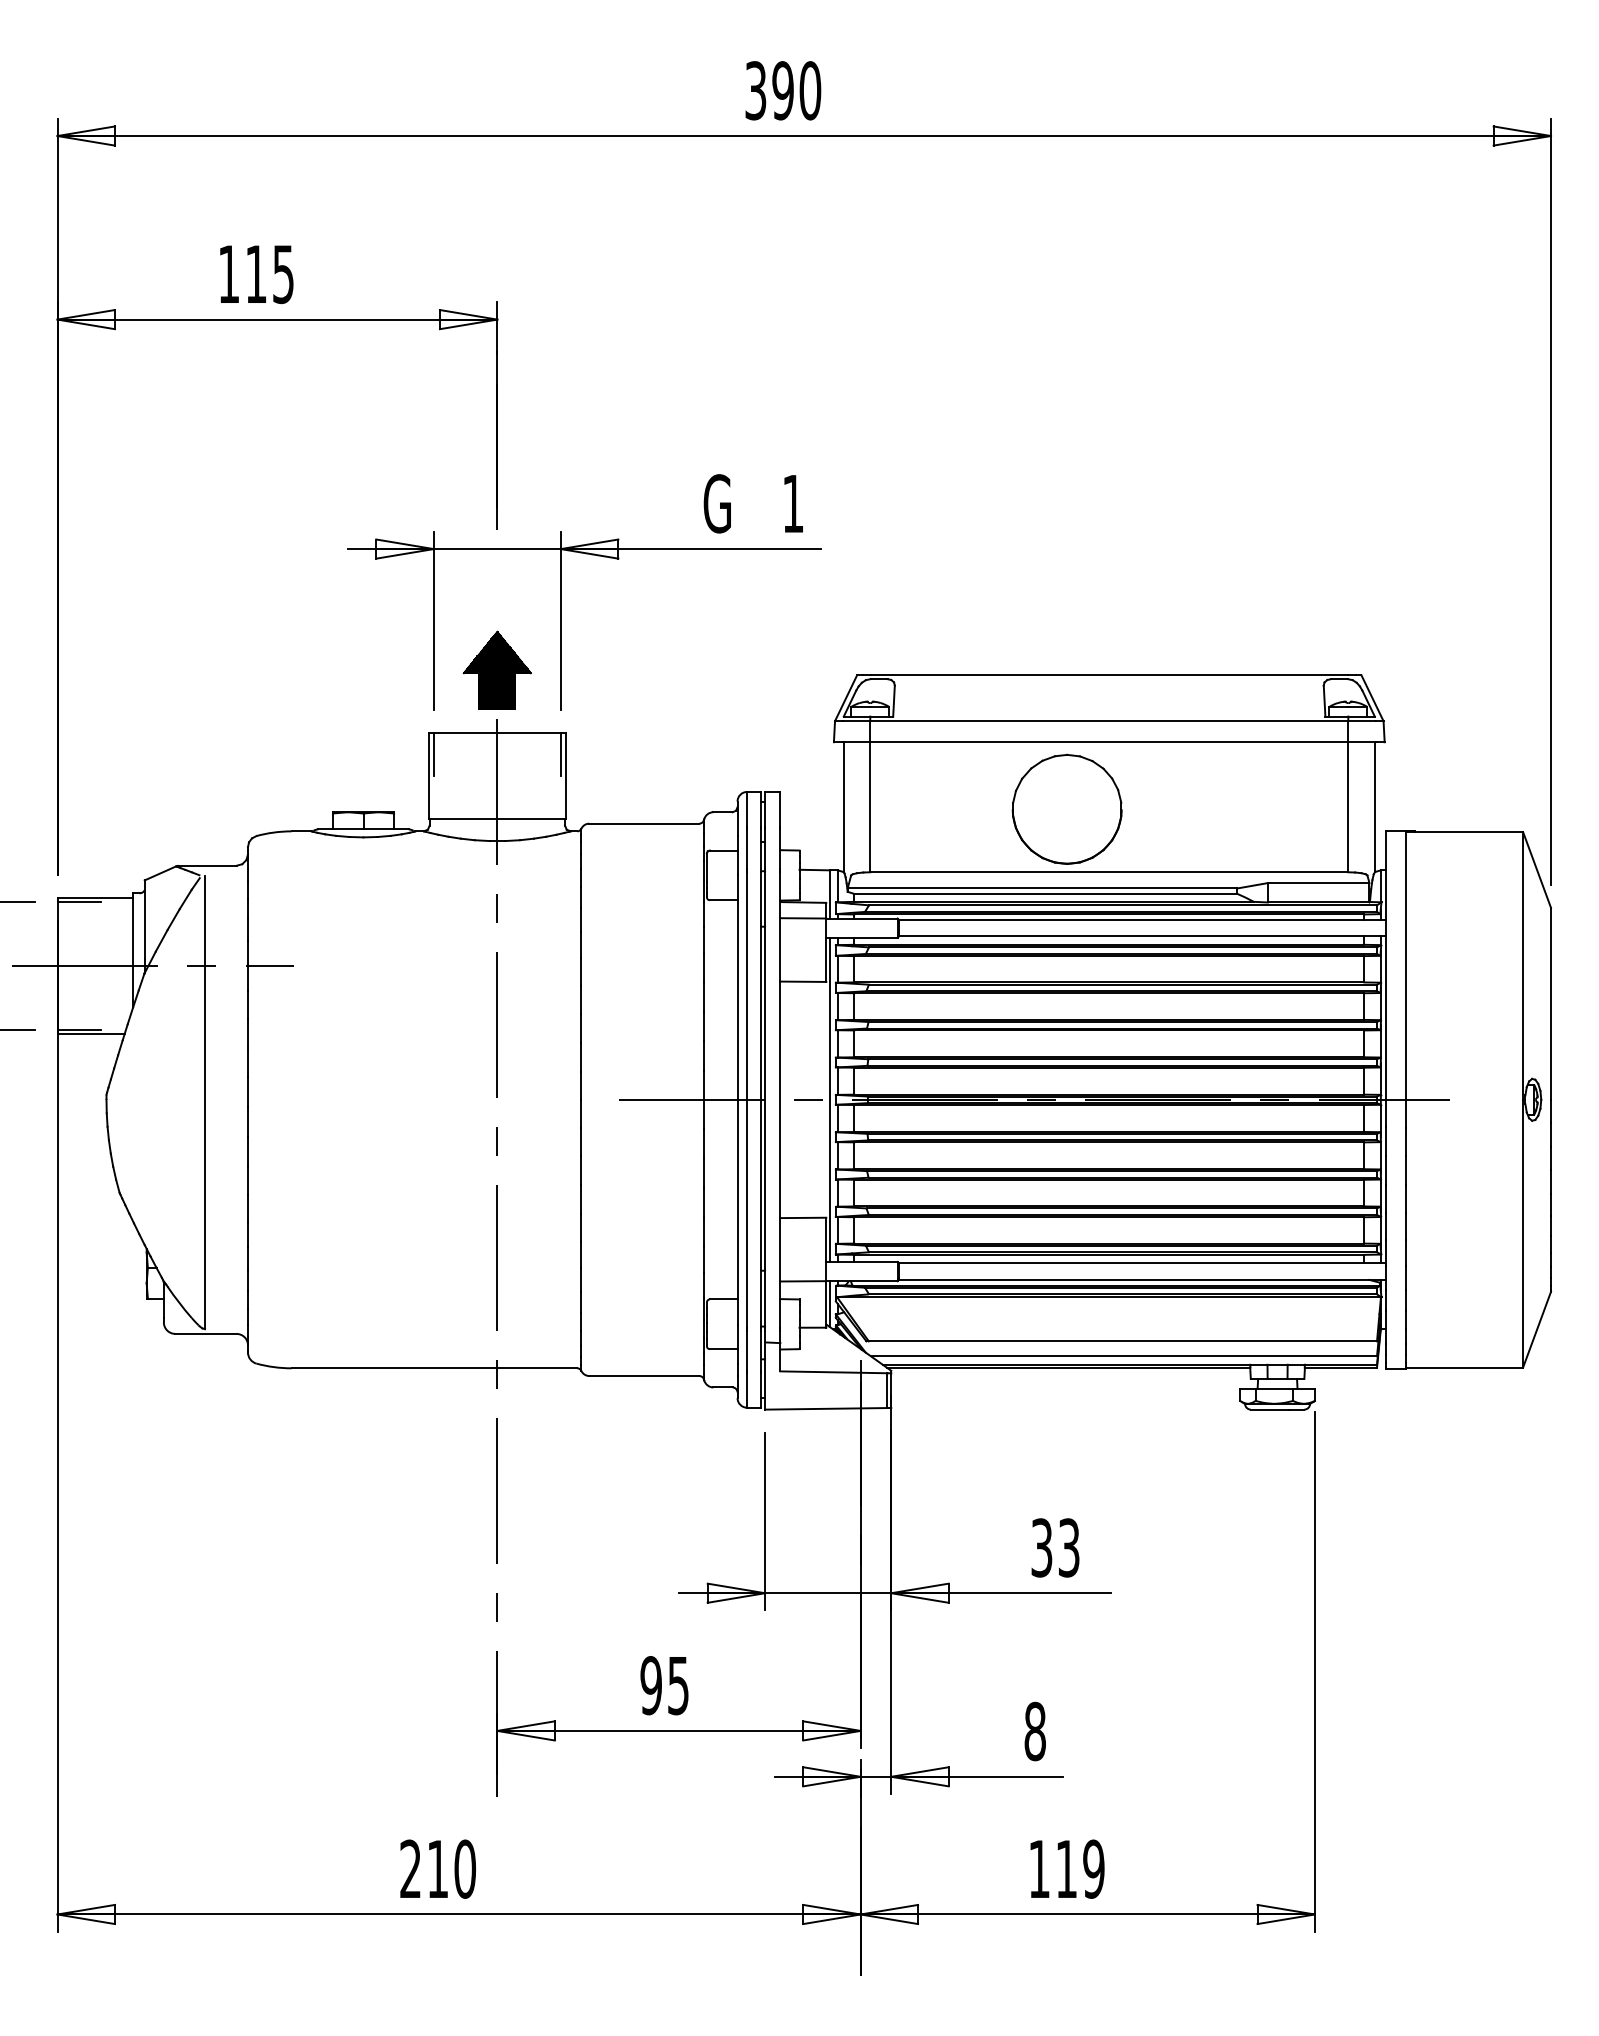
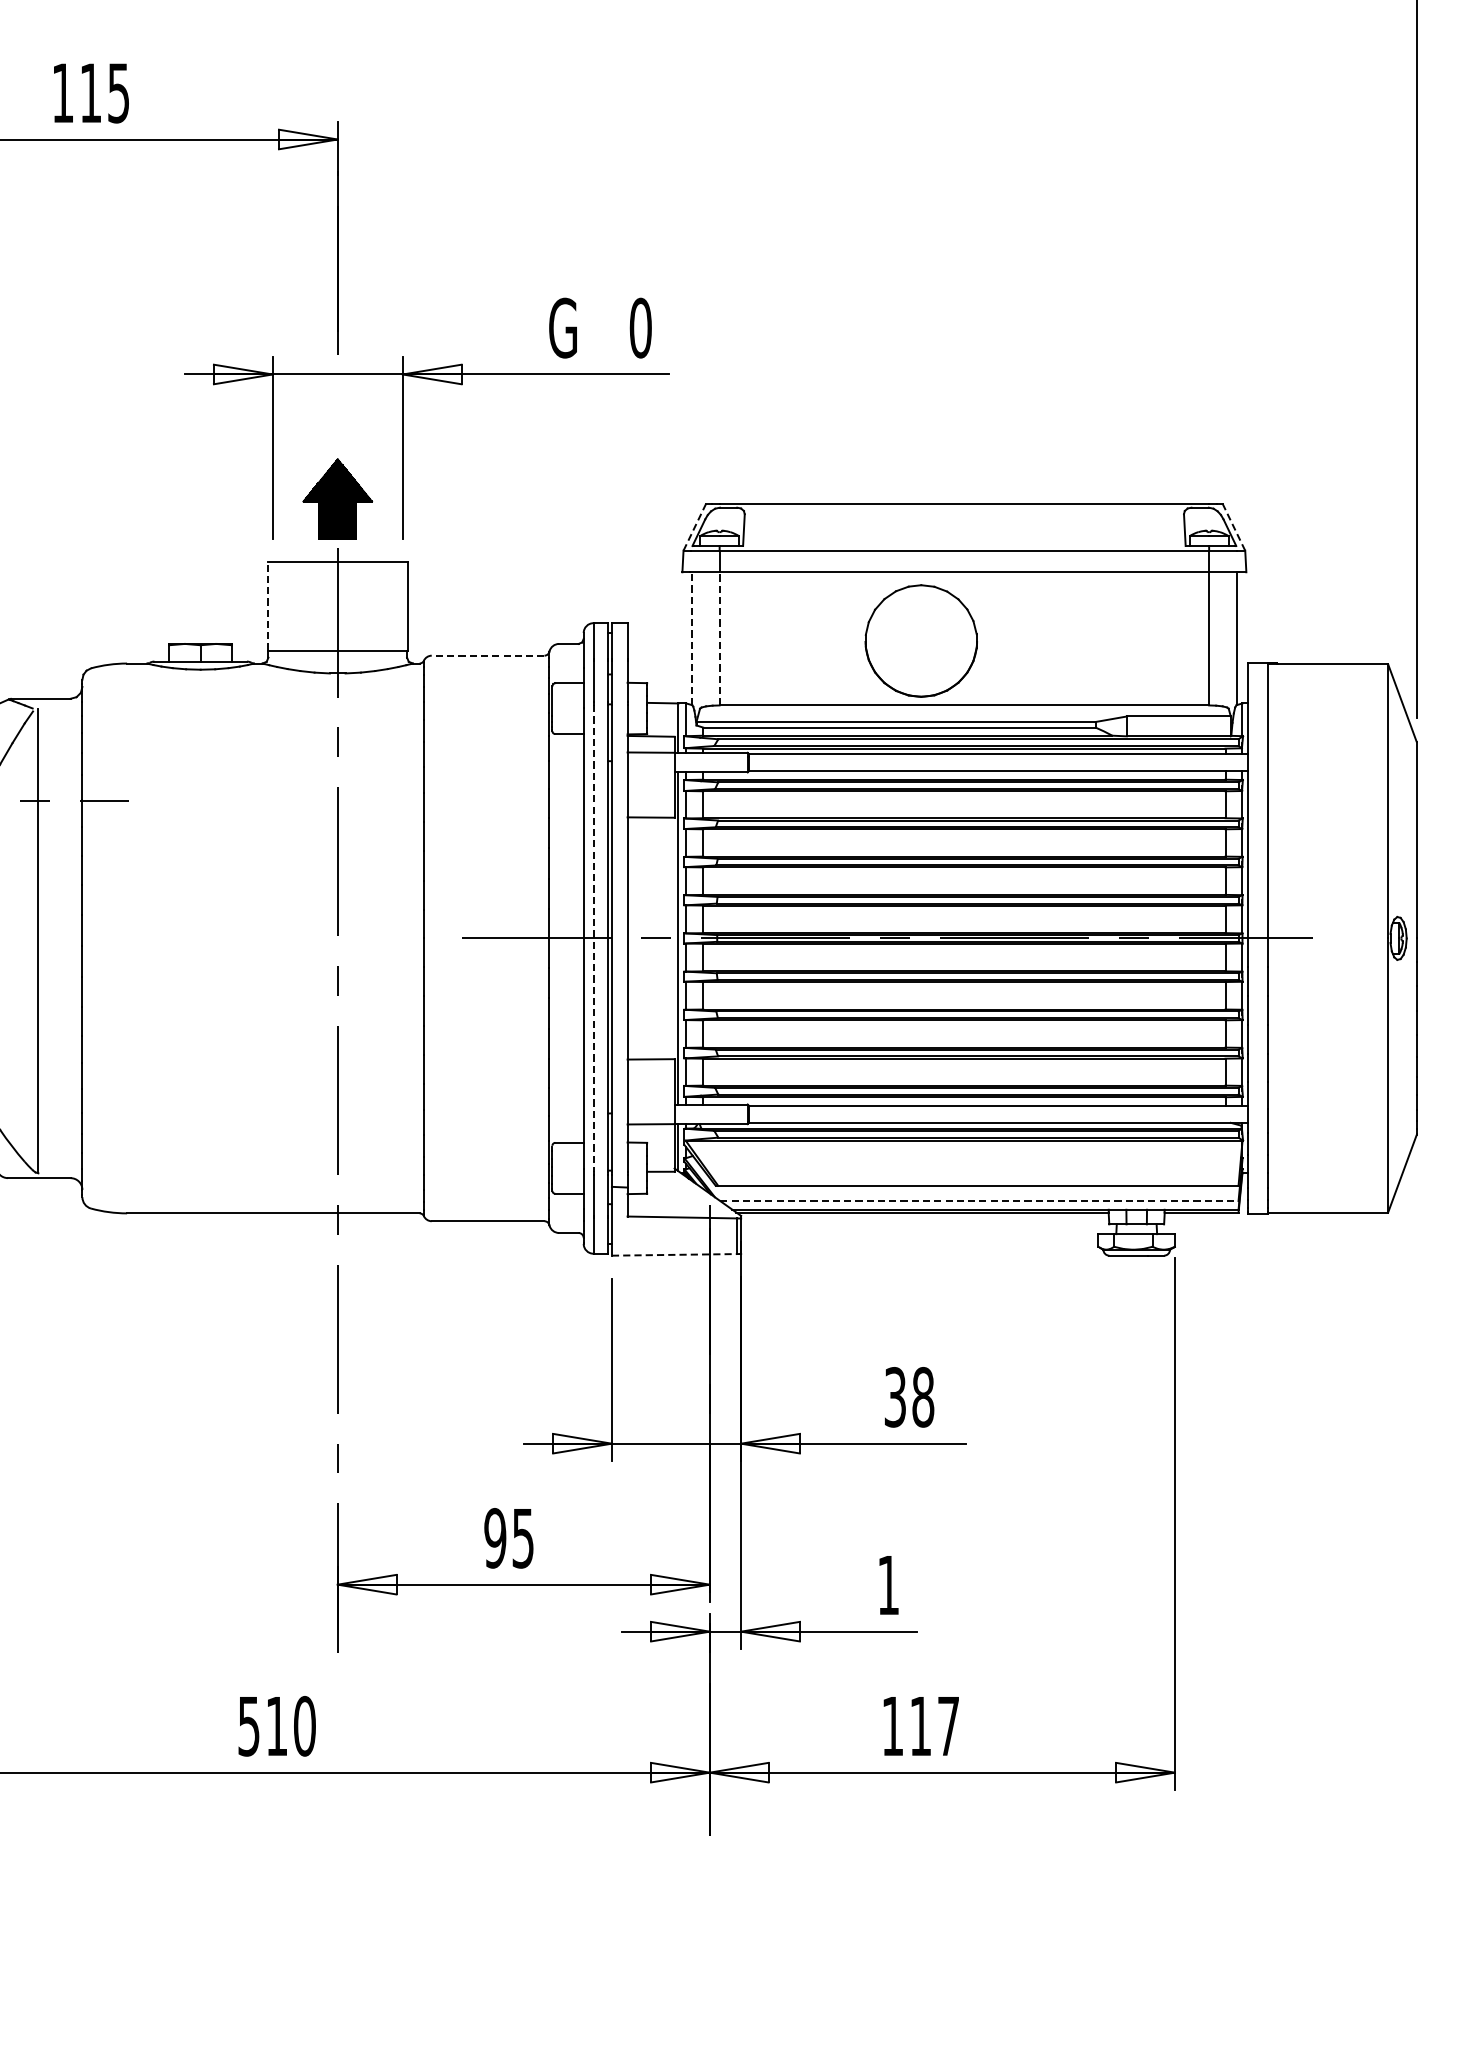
text: (793, 503) -> (641, 327), 1 -> 0
line: (1372, 697) -> (1233, 526), solid -> dashed
line: (845, 698) -> (694, 527), solid -> dashed
line: (433, 753) -> (272, 583), removed
line: (560, 753) -> (402, 583), removed
line: (428, 775) -> (267, 606), solid -> dashed
line: (870, 806) -> (719, 638), solid -> dashed
line: (843, 807) -> (692, 639), solid -> dashed
line: (643, 823) -> (487, 655), solid -> dashed
line: (747, 1099) -> (593, 938), solid -> dashed
line: (1124, 1356) -> (979, 1201), solid -> dashed
line: (826, 1408) -> (674, 1254), solid -> dashed
text: (1068, 1547) -> (922, 1396), 33 -> 38
text: (1034, 1731) -> (887, 1585), 8 -> 1
text: (410, 1868) -> (248, 1725), 210 -> 510
text: (1093, 1868) -> (948, 1725), 119 -> 117

